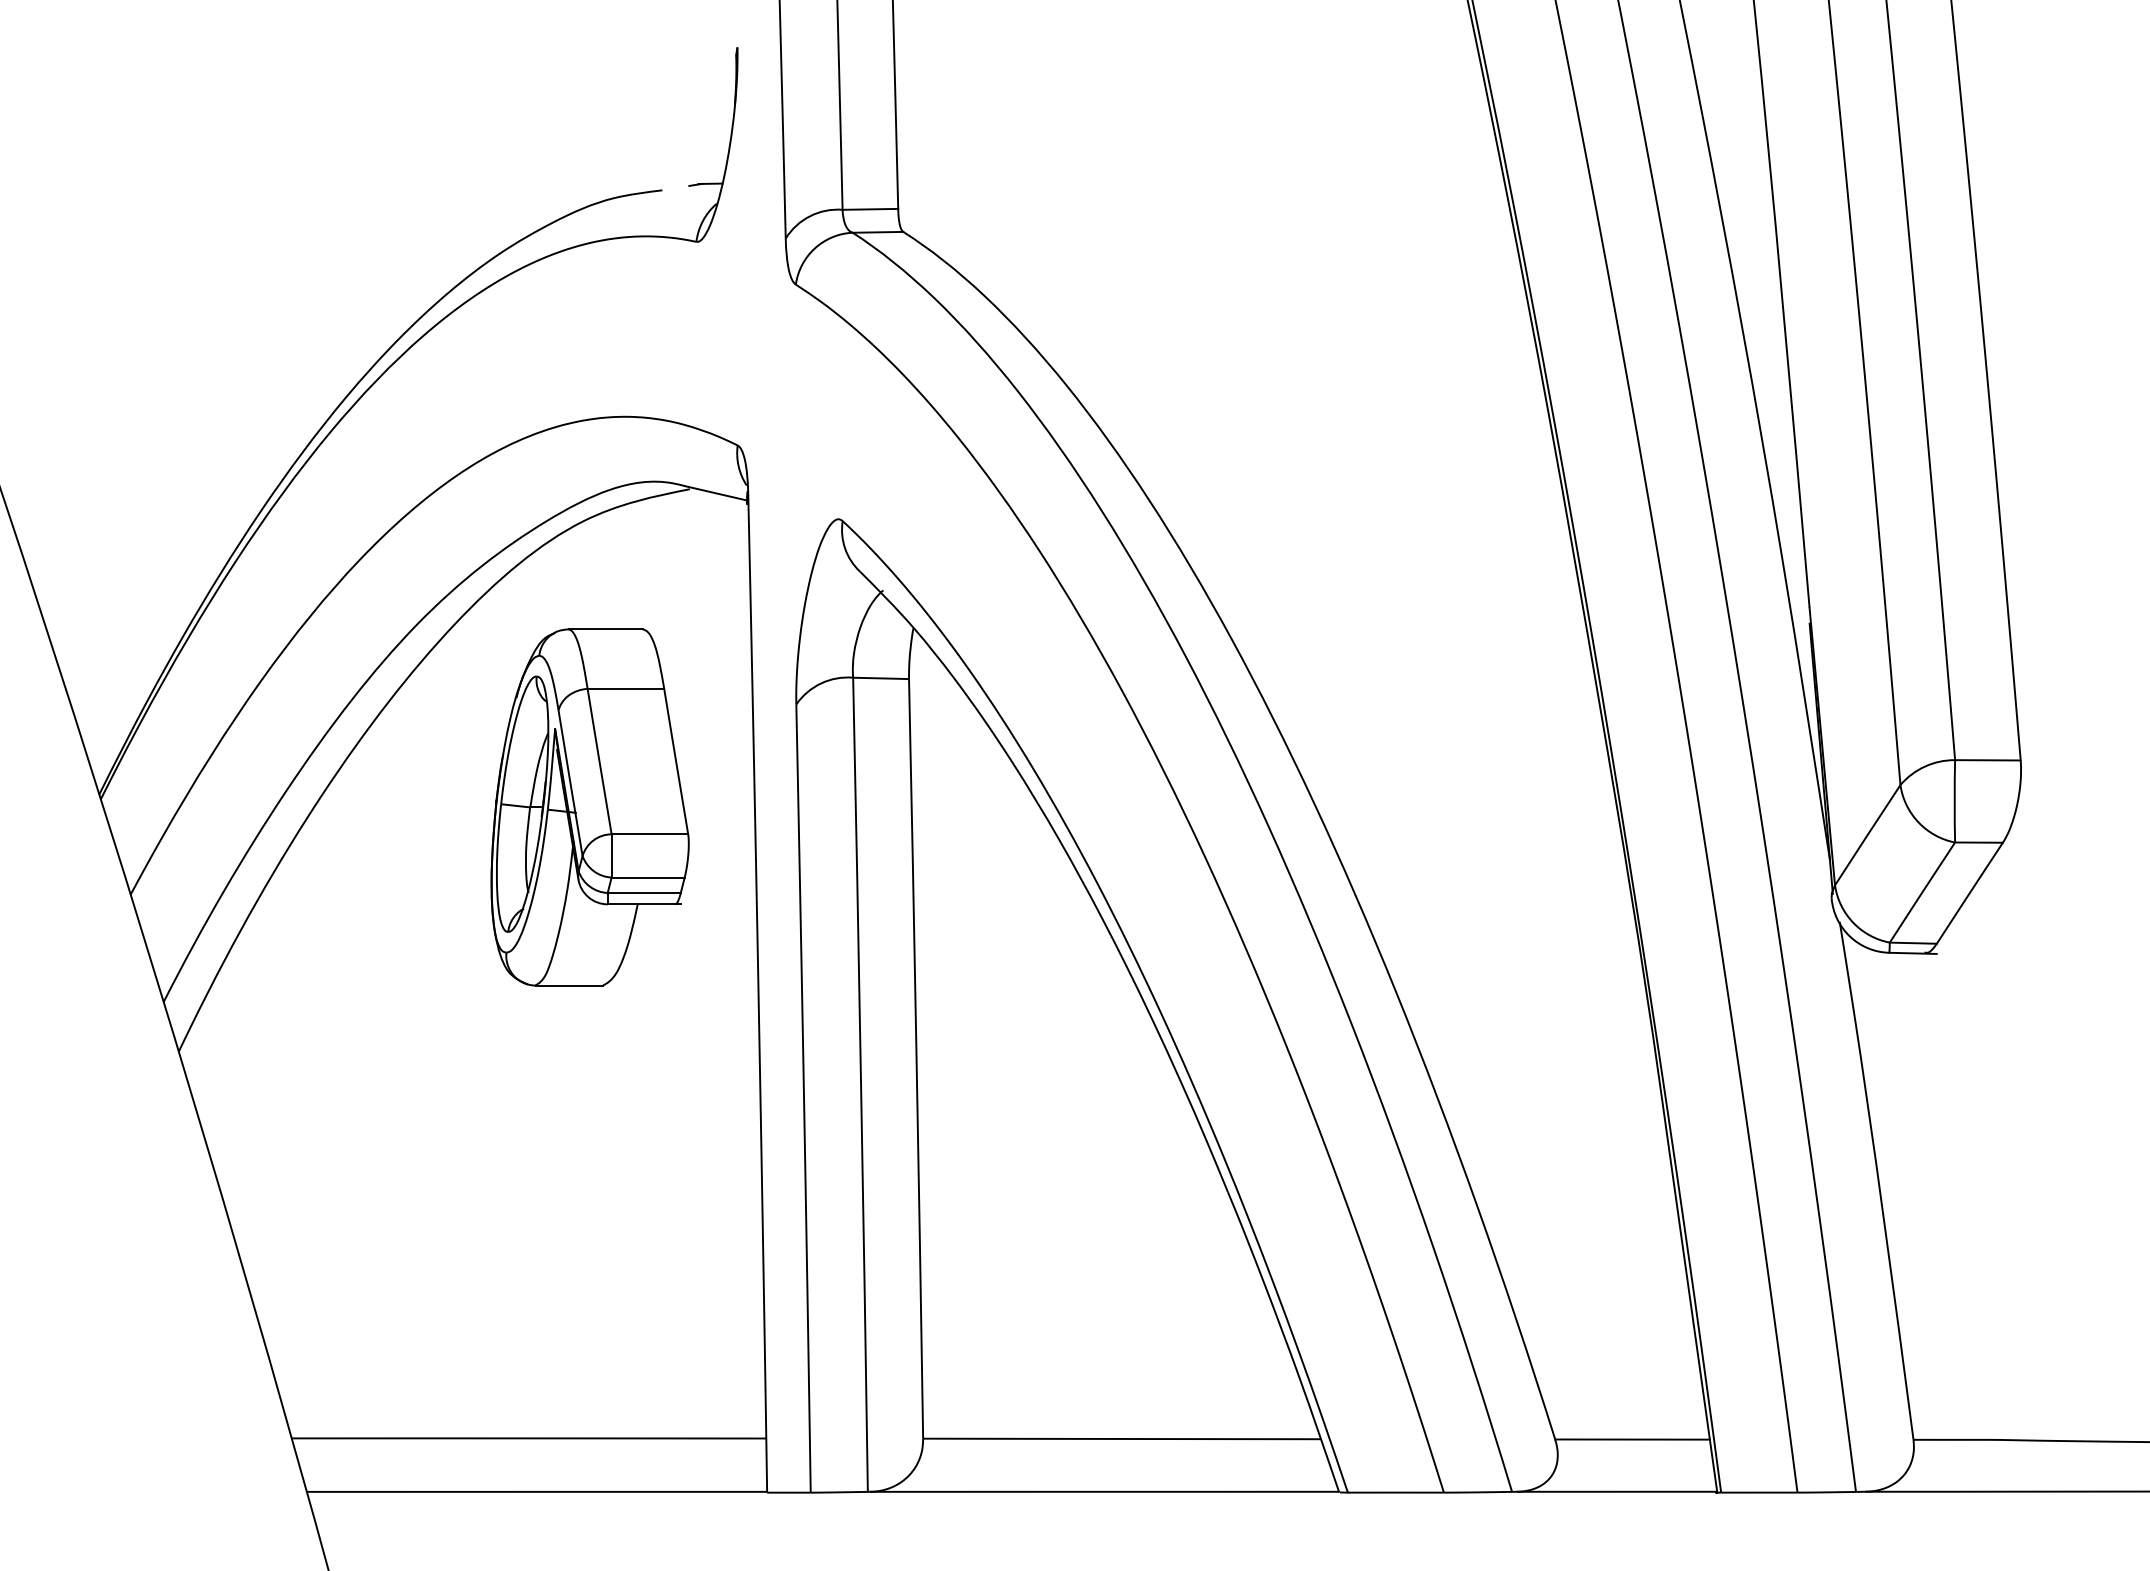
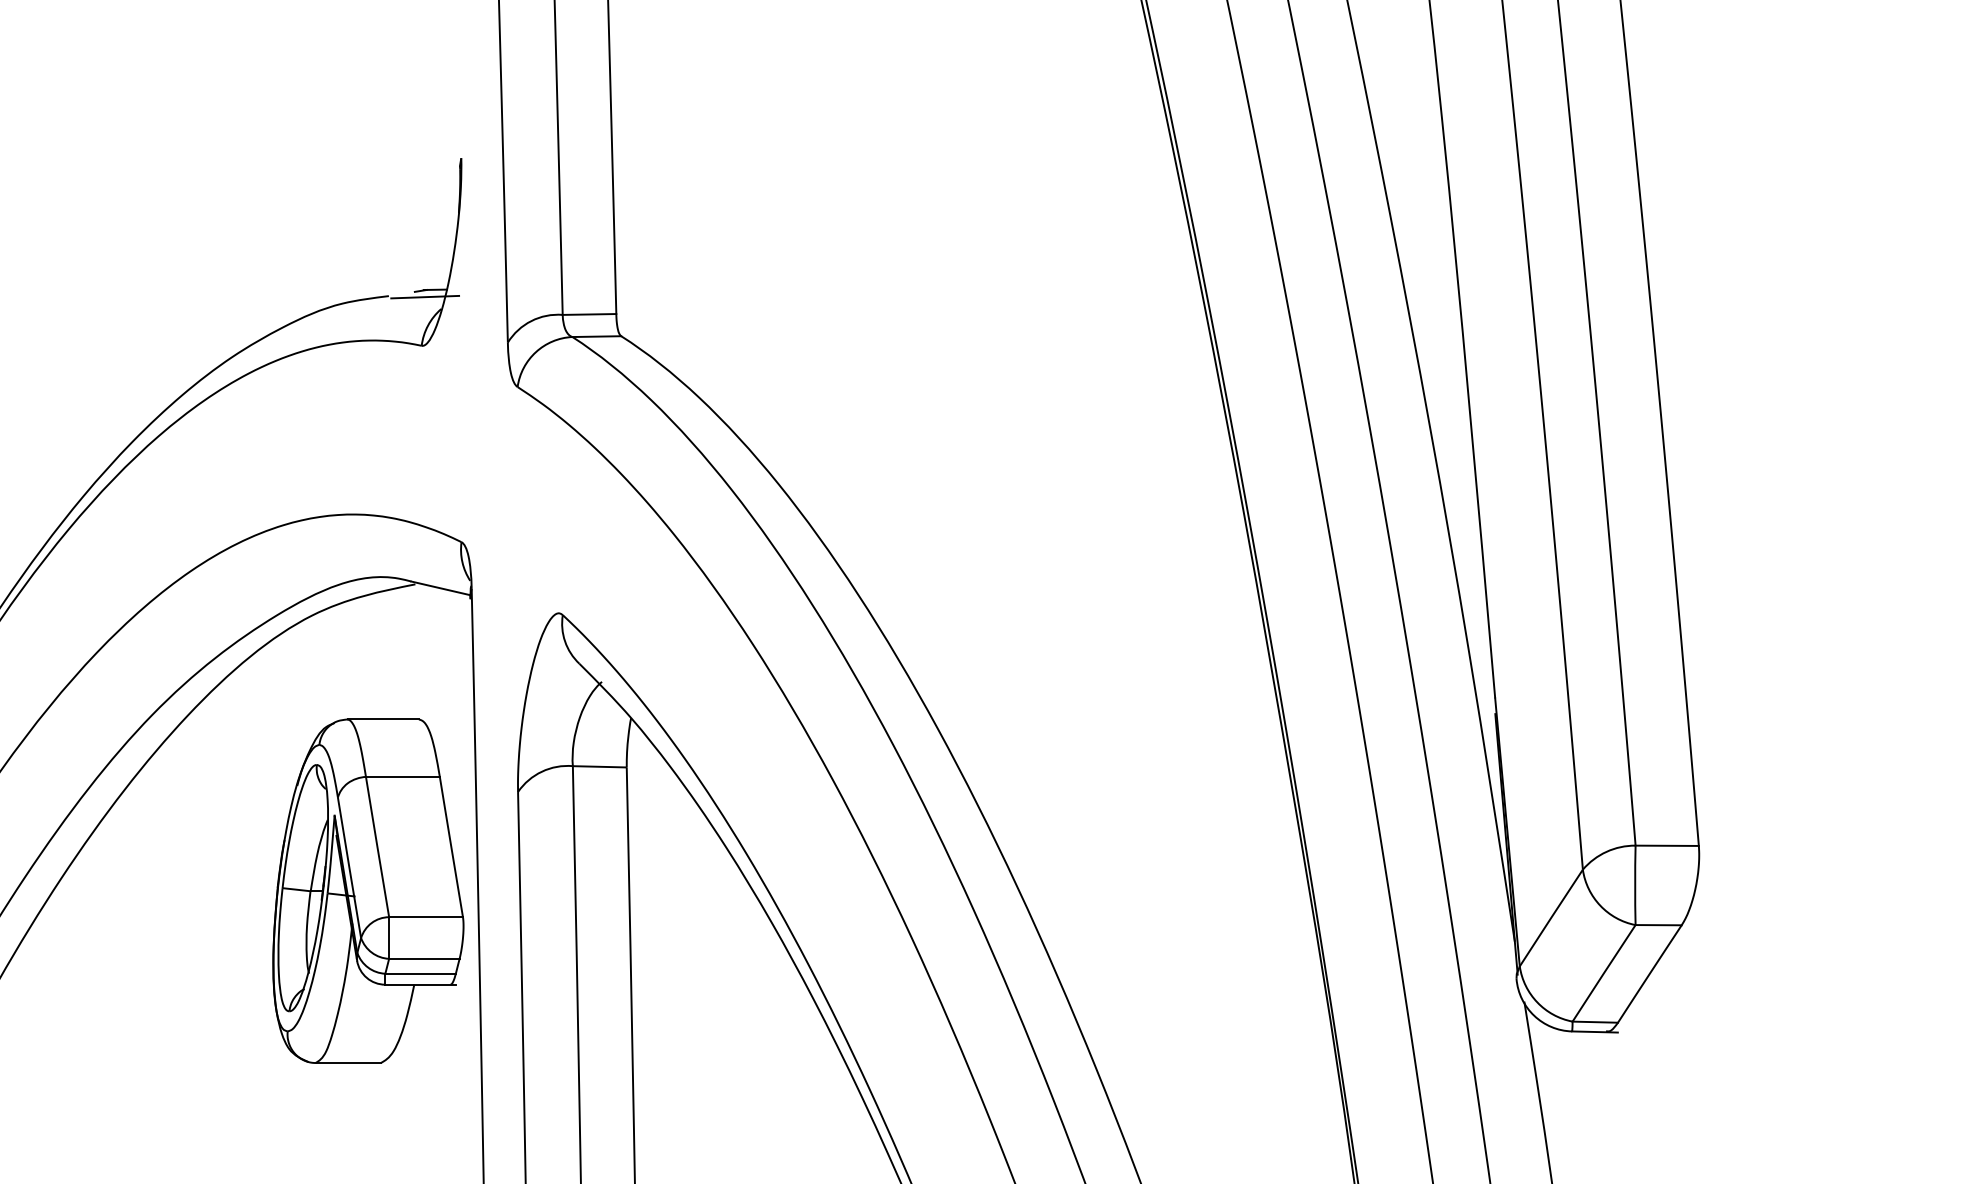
line: (699, 191) -> (424, 297), added
part: (589, 807) -> (367, 891), moved

